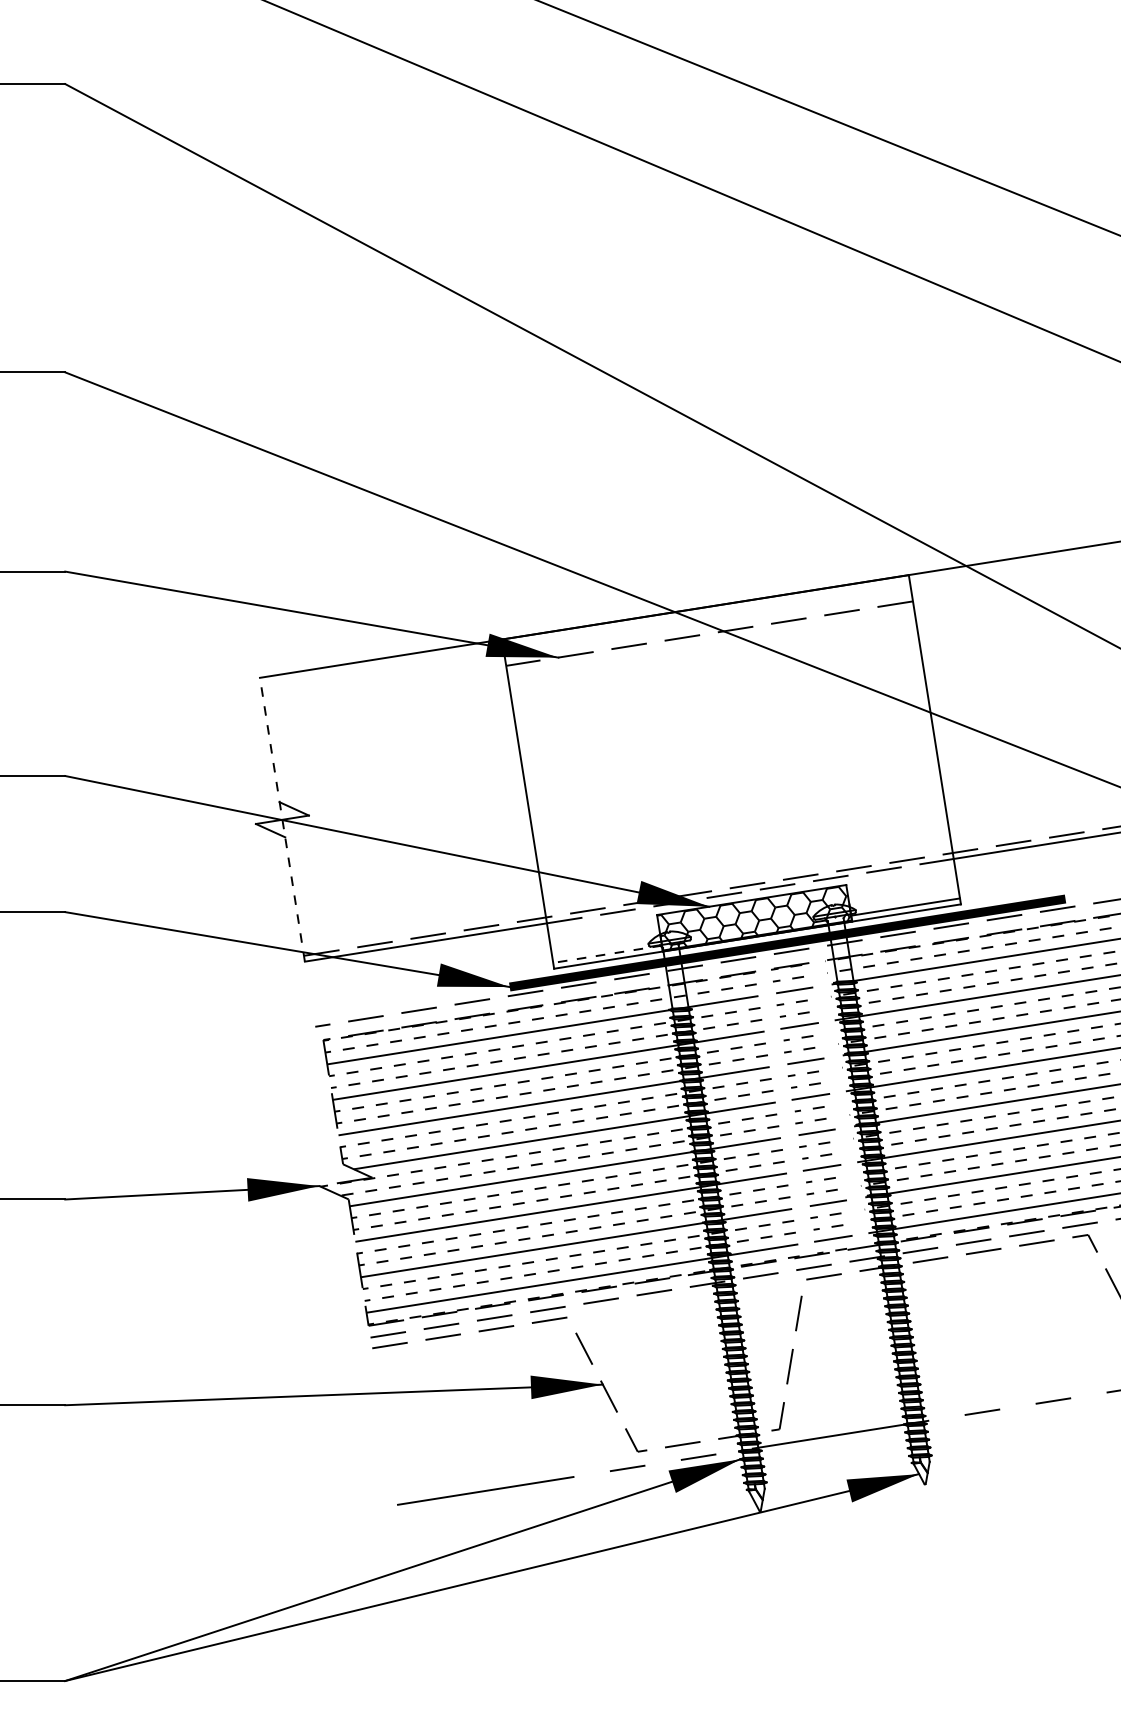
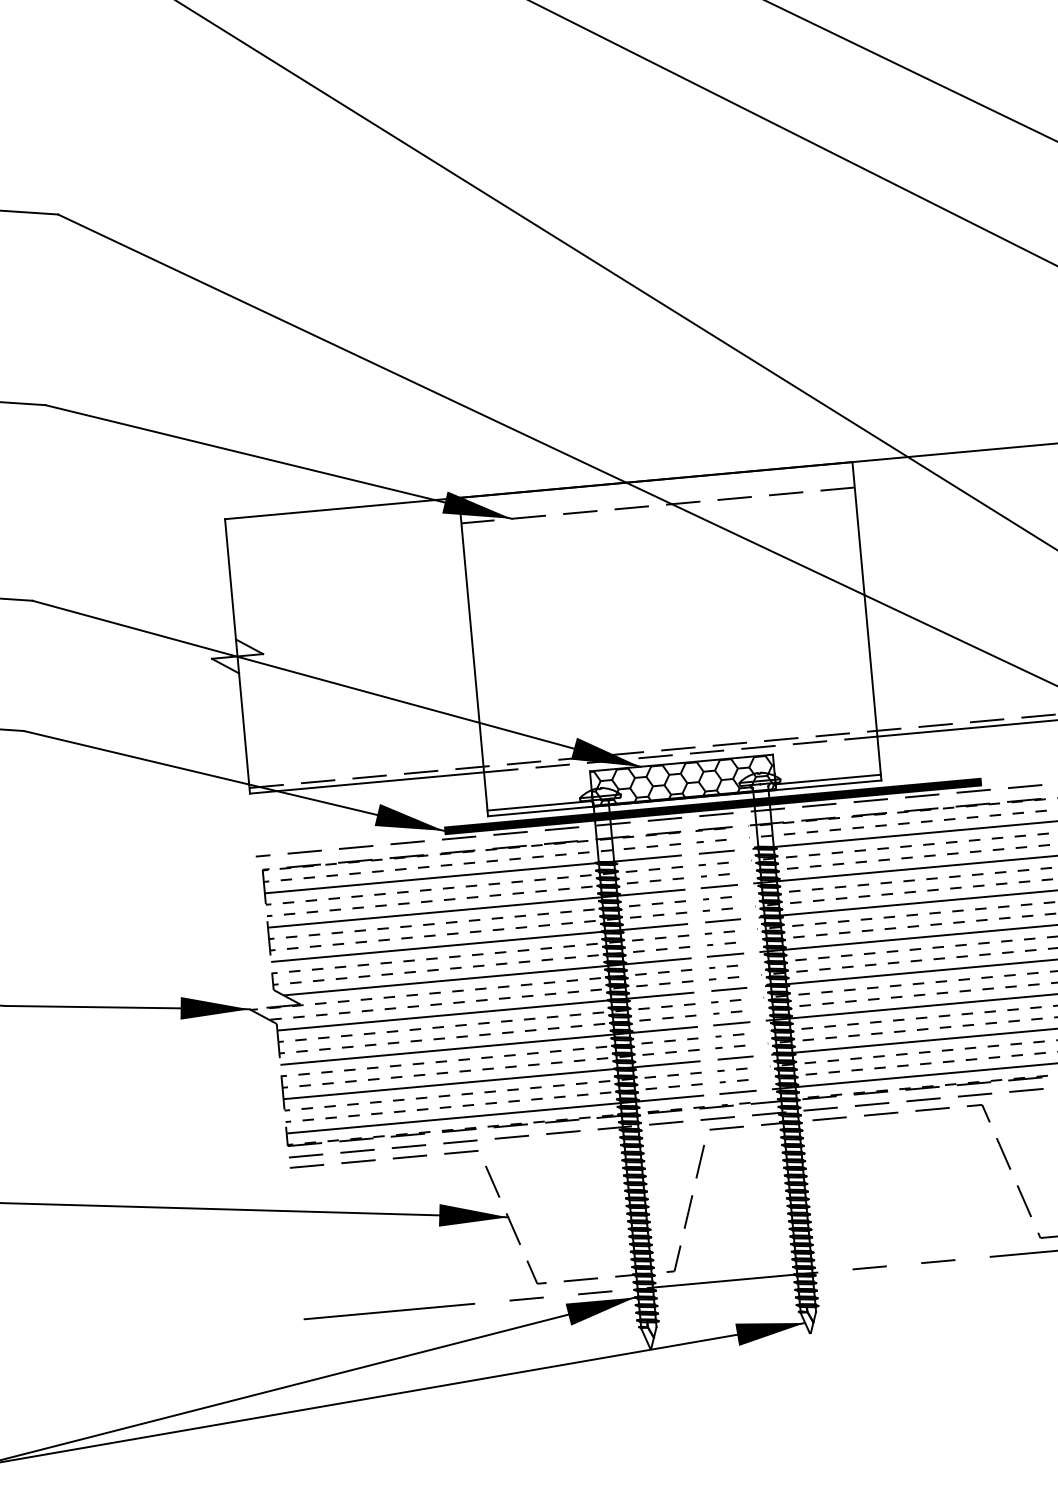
line: (282, 819) -> (237, 656), dashed -> solid
line: (607, 954) -> (540, 806), dashed -> solid

